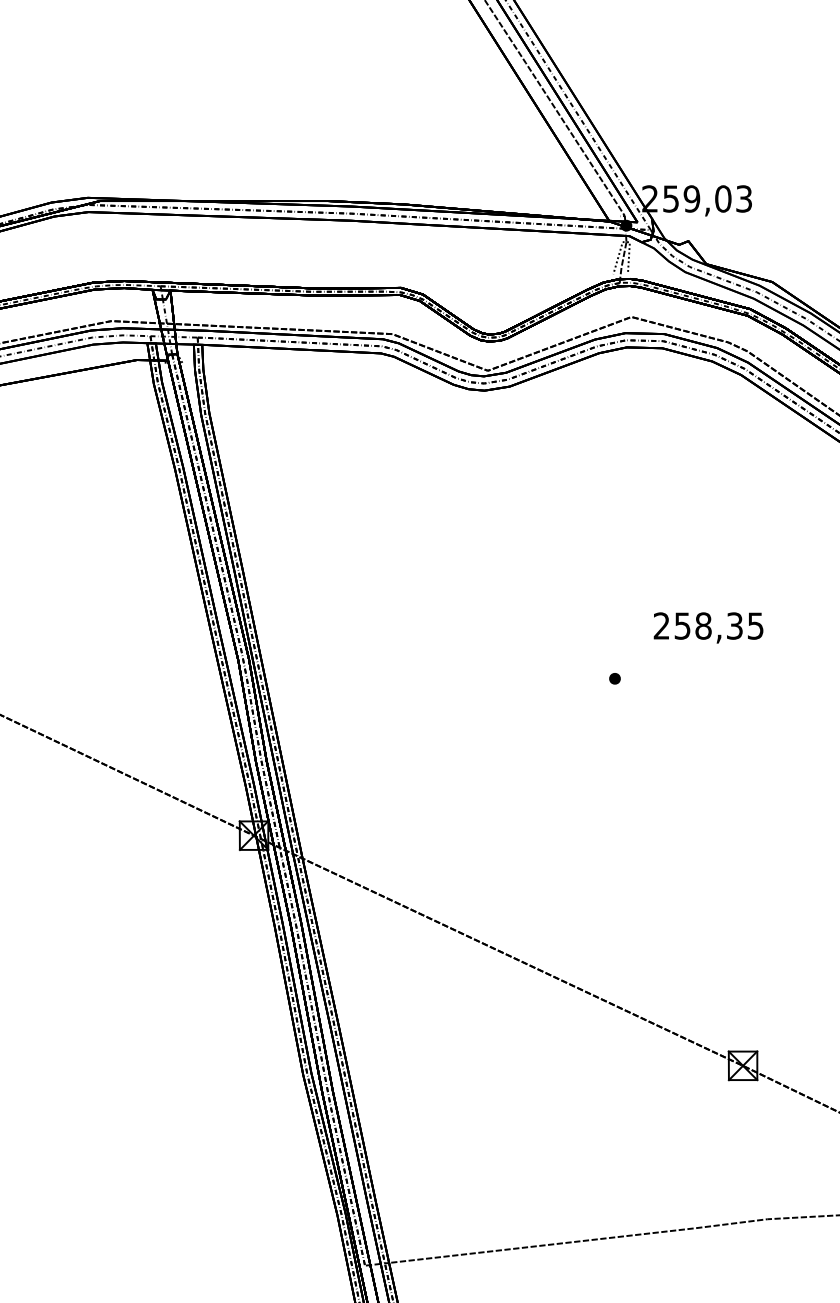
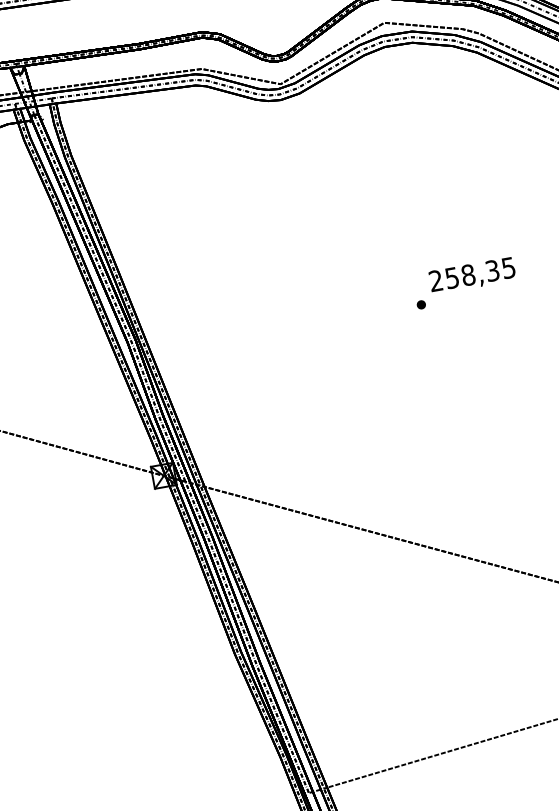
text: (708, 627) -> (472, 275), moved

